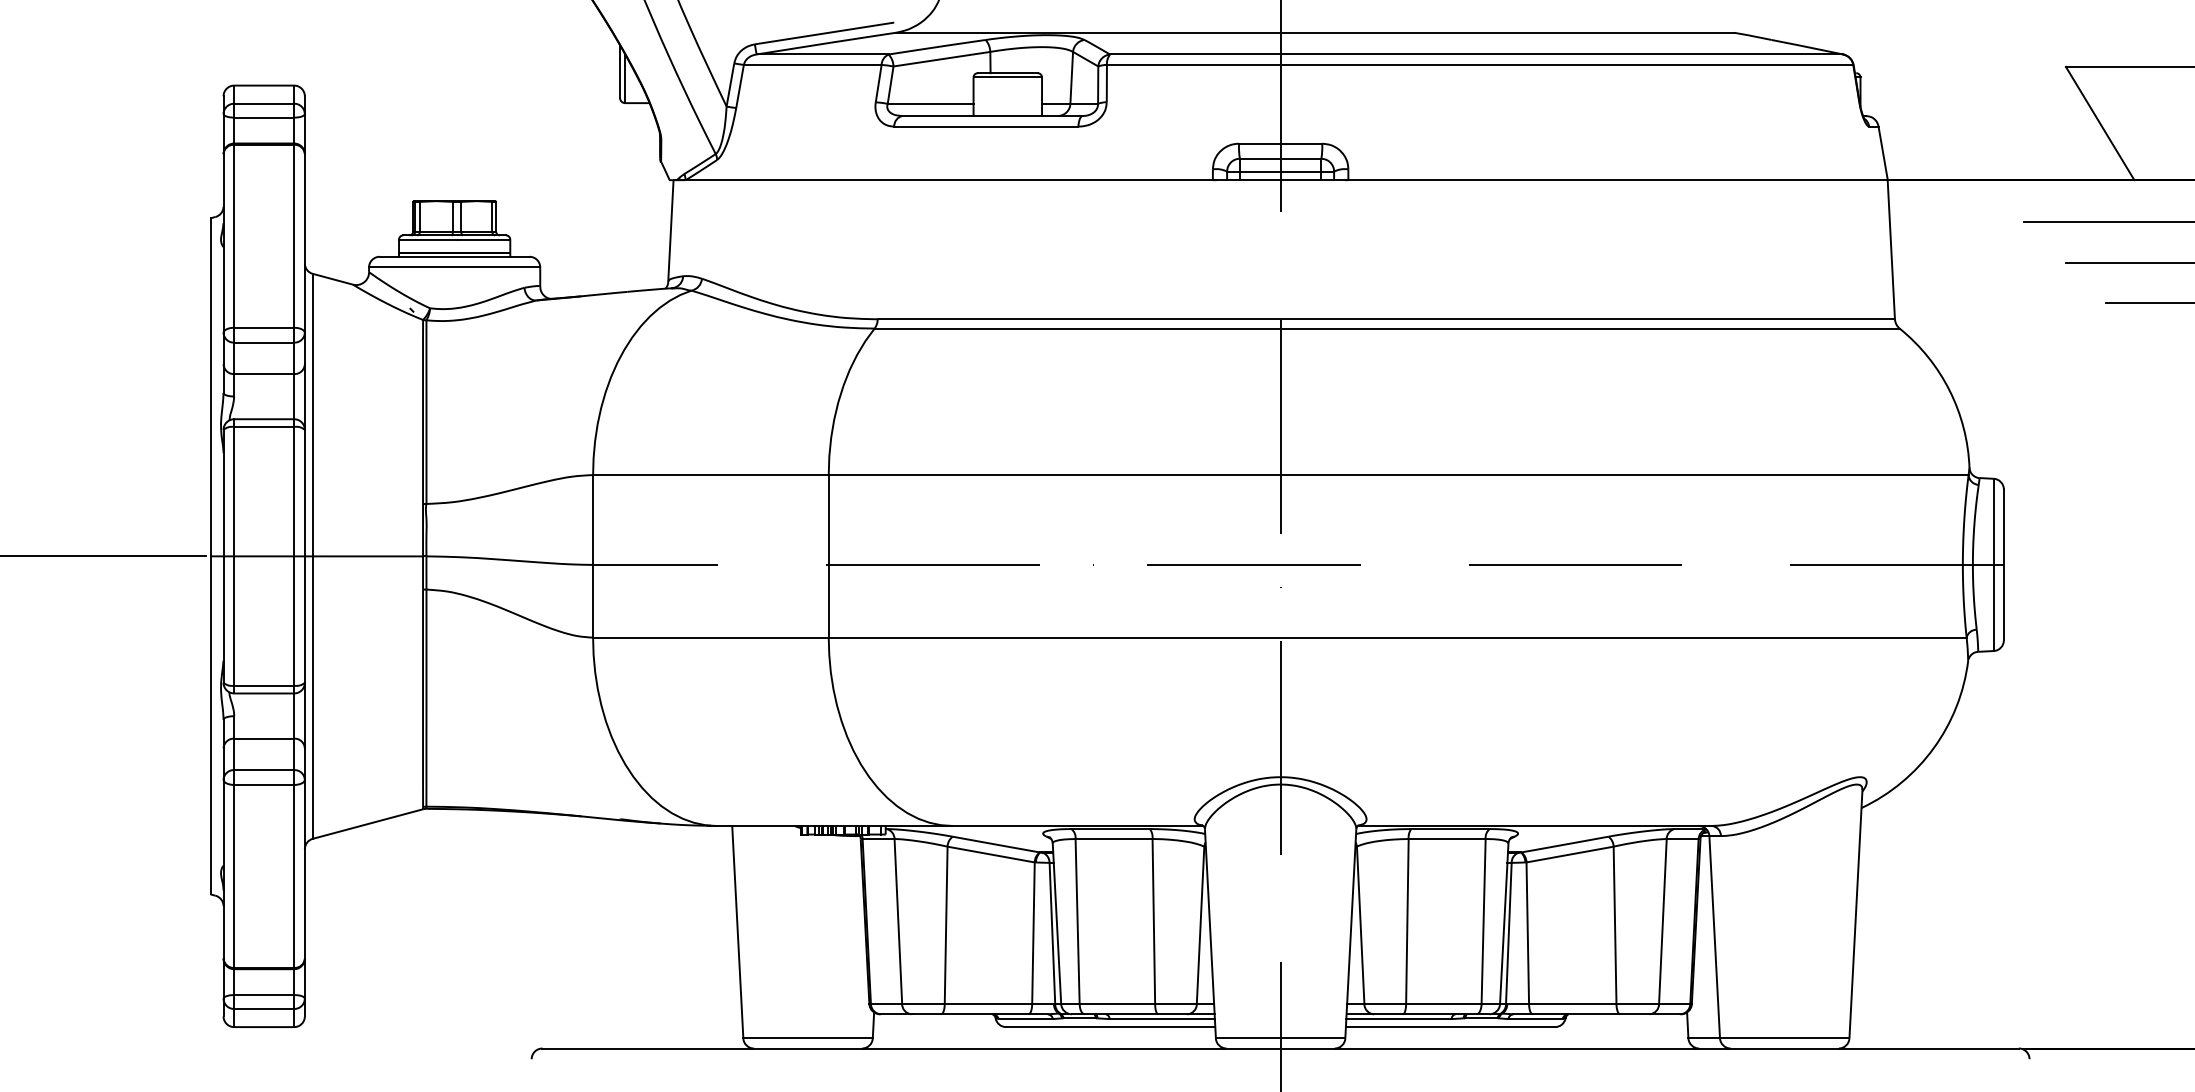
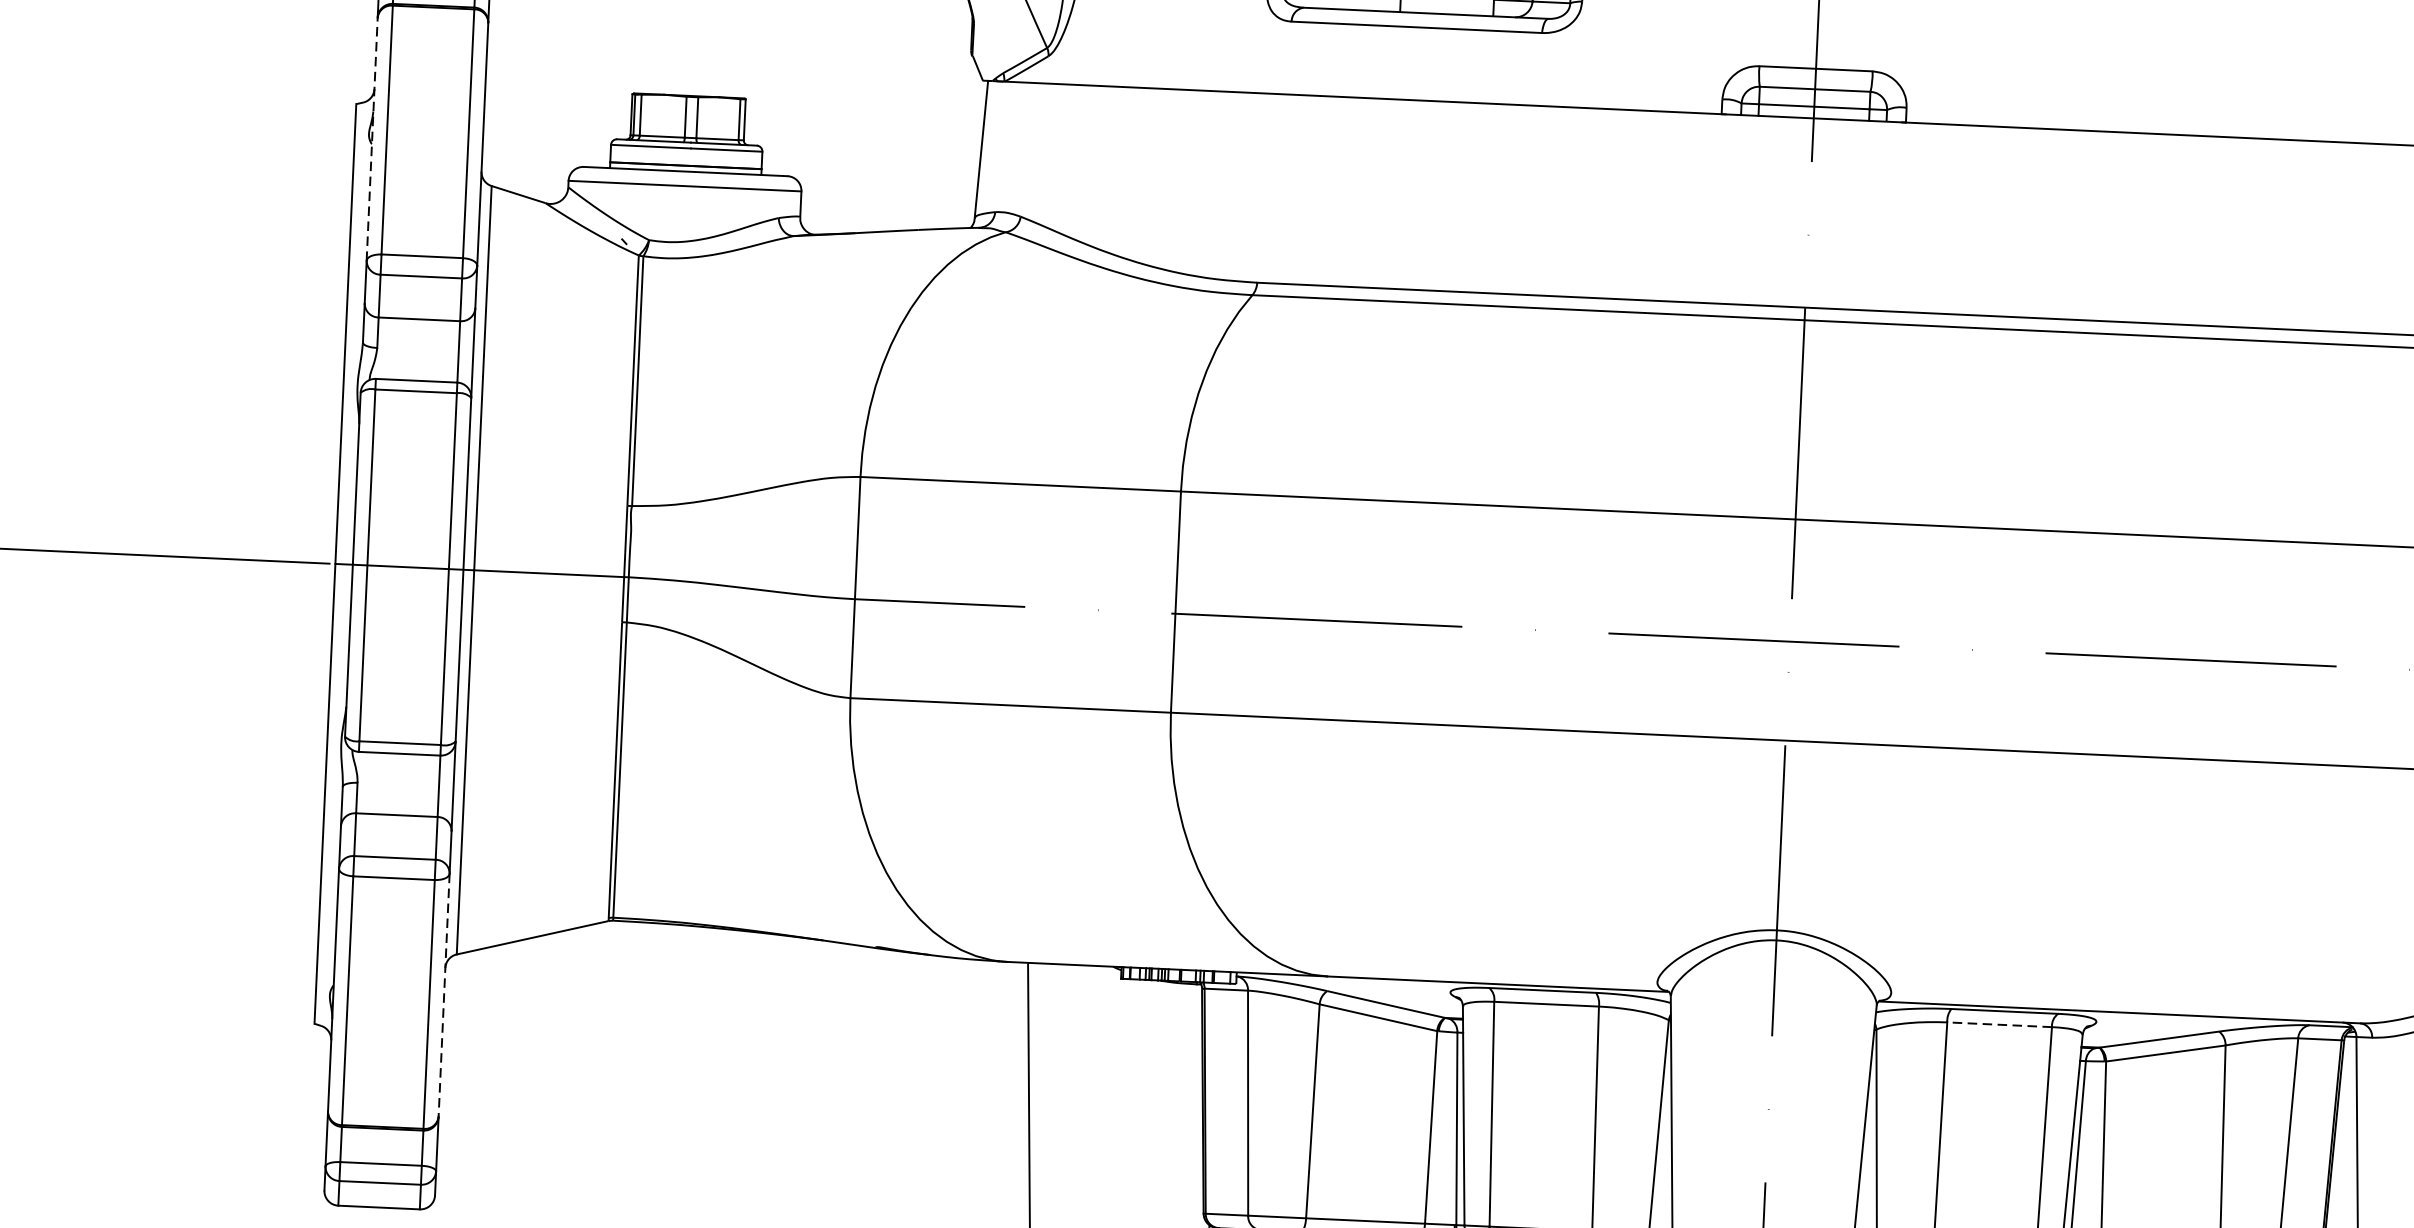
line: (223, 243) -> (372, 139), solid -> dashed
line: (1446, 839) -> (1998, 1025), solid -> dashed
line: (304, 869) -> (443, 995), solid -> dashed

